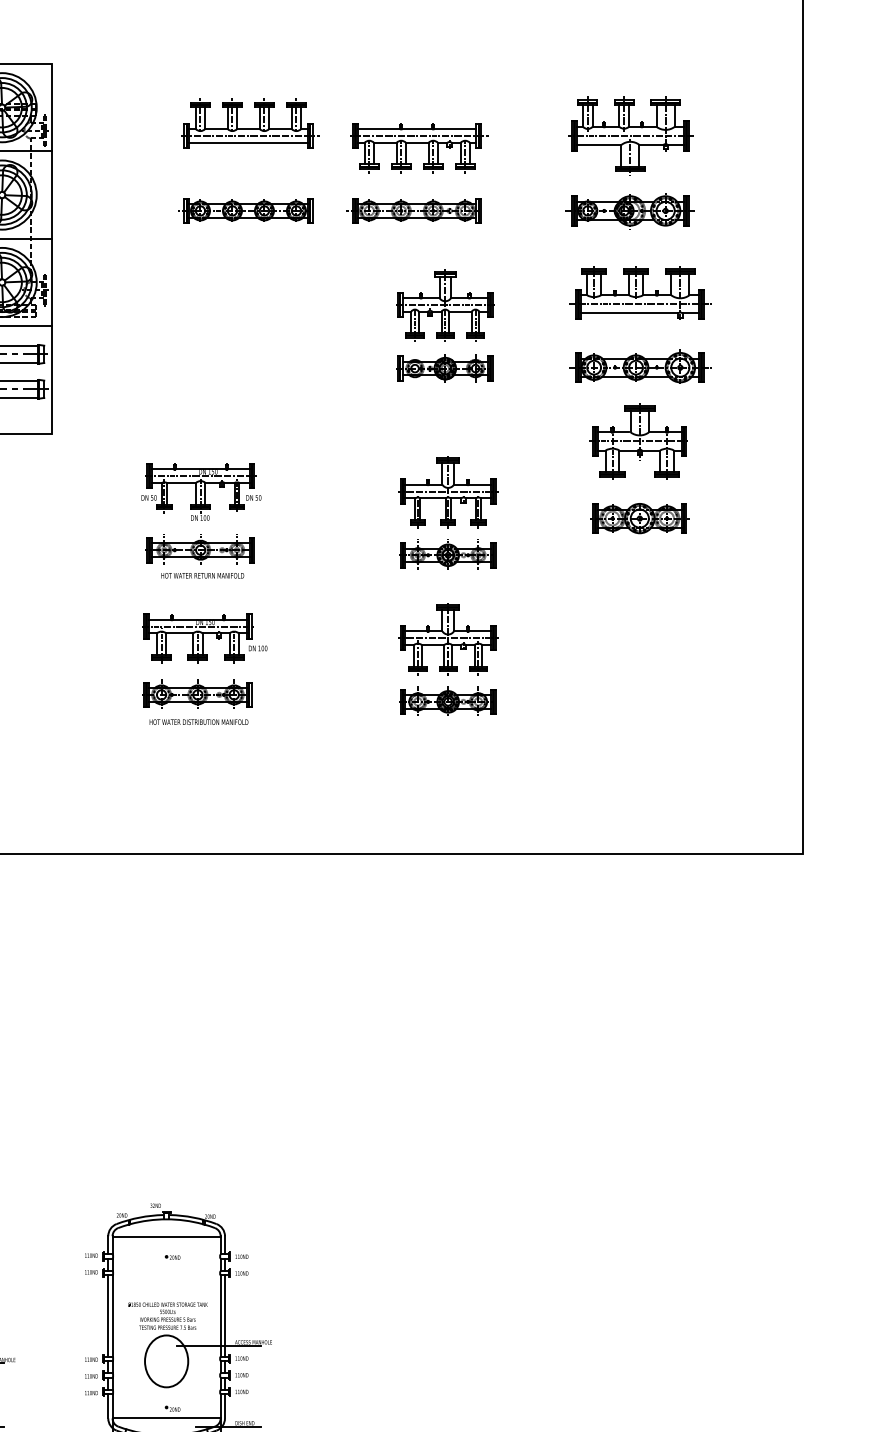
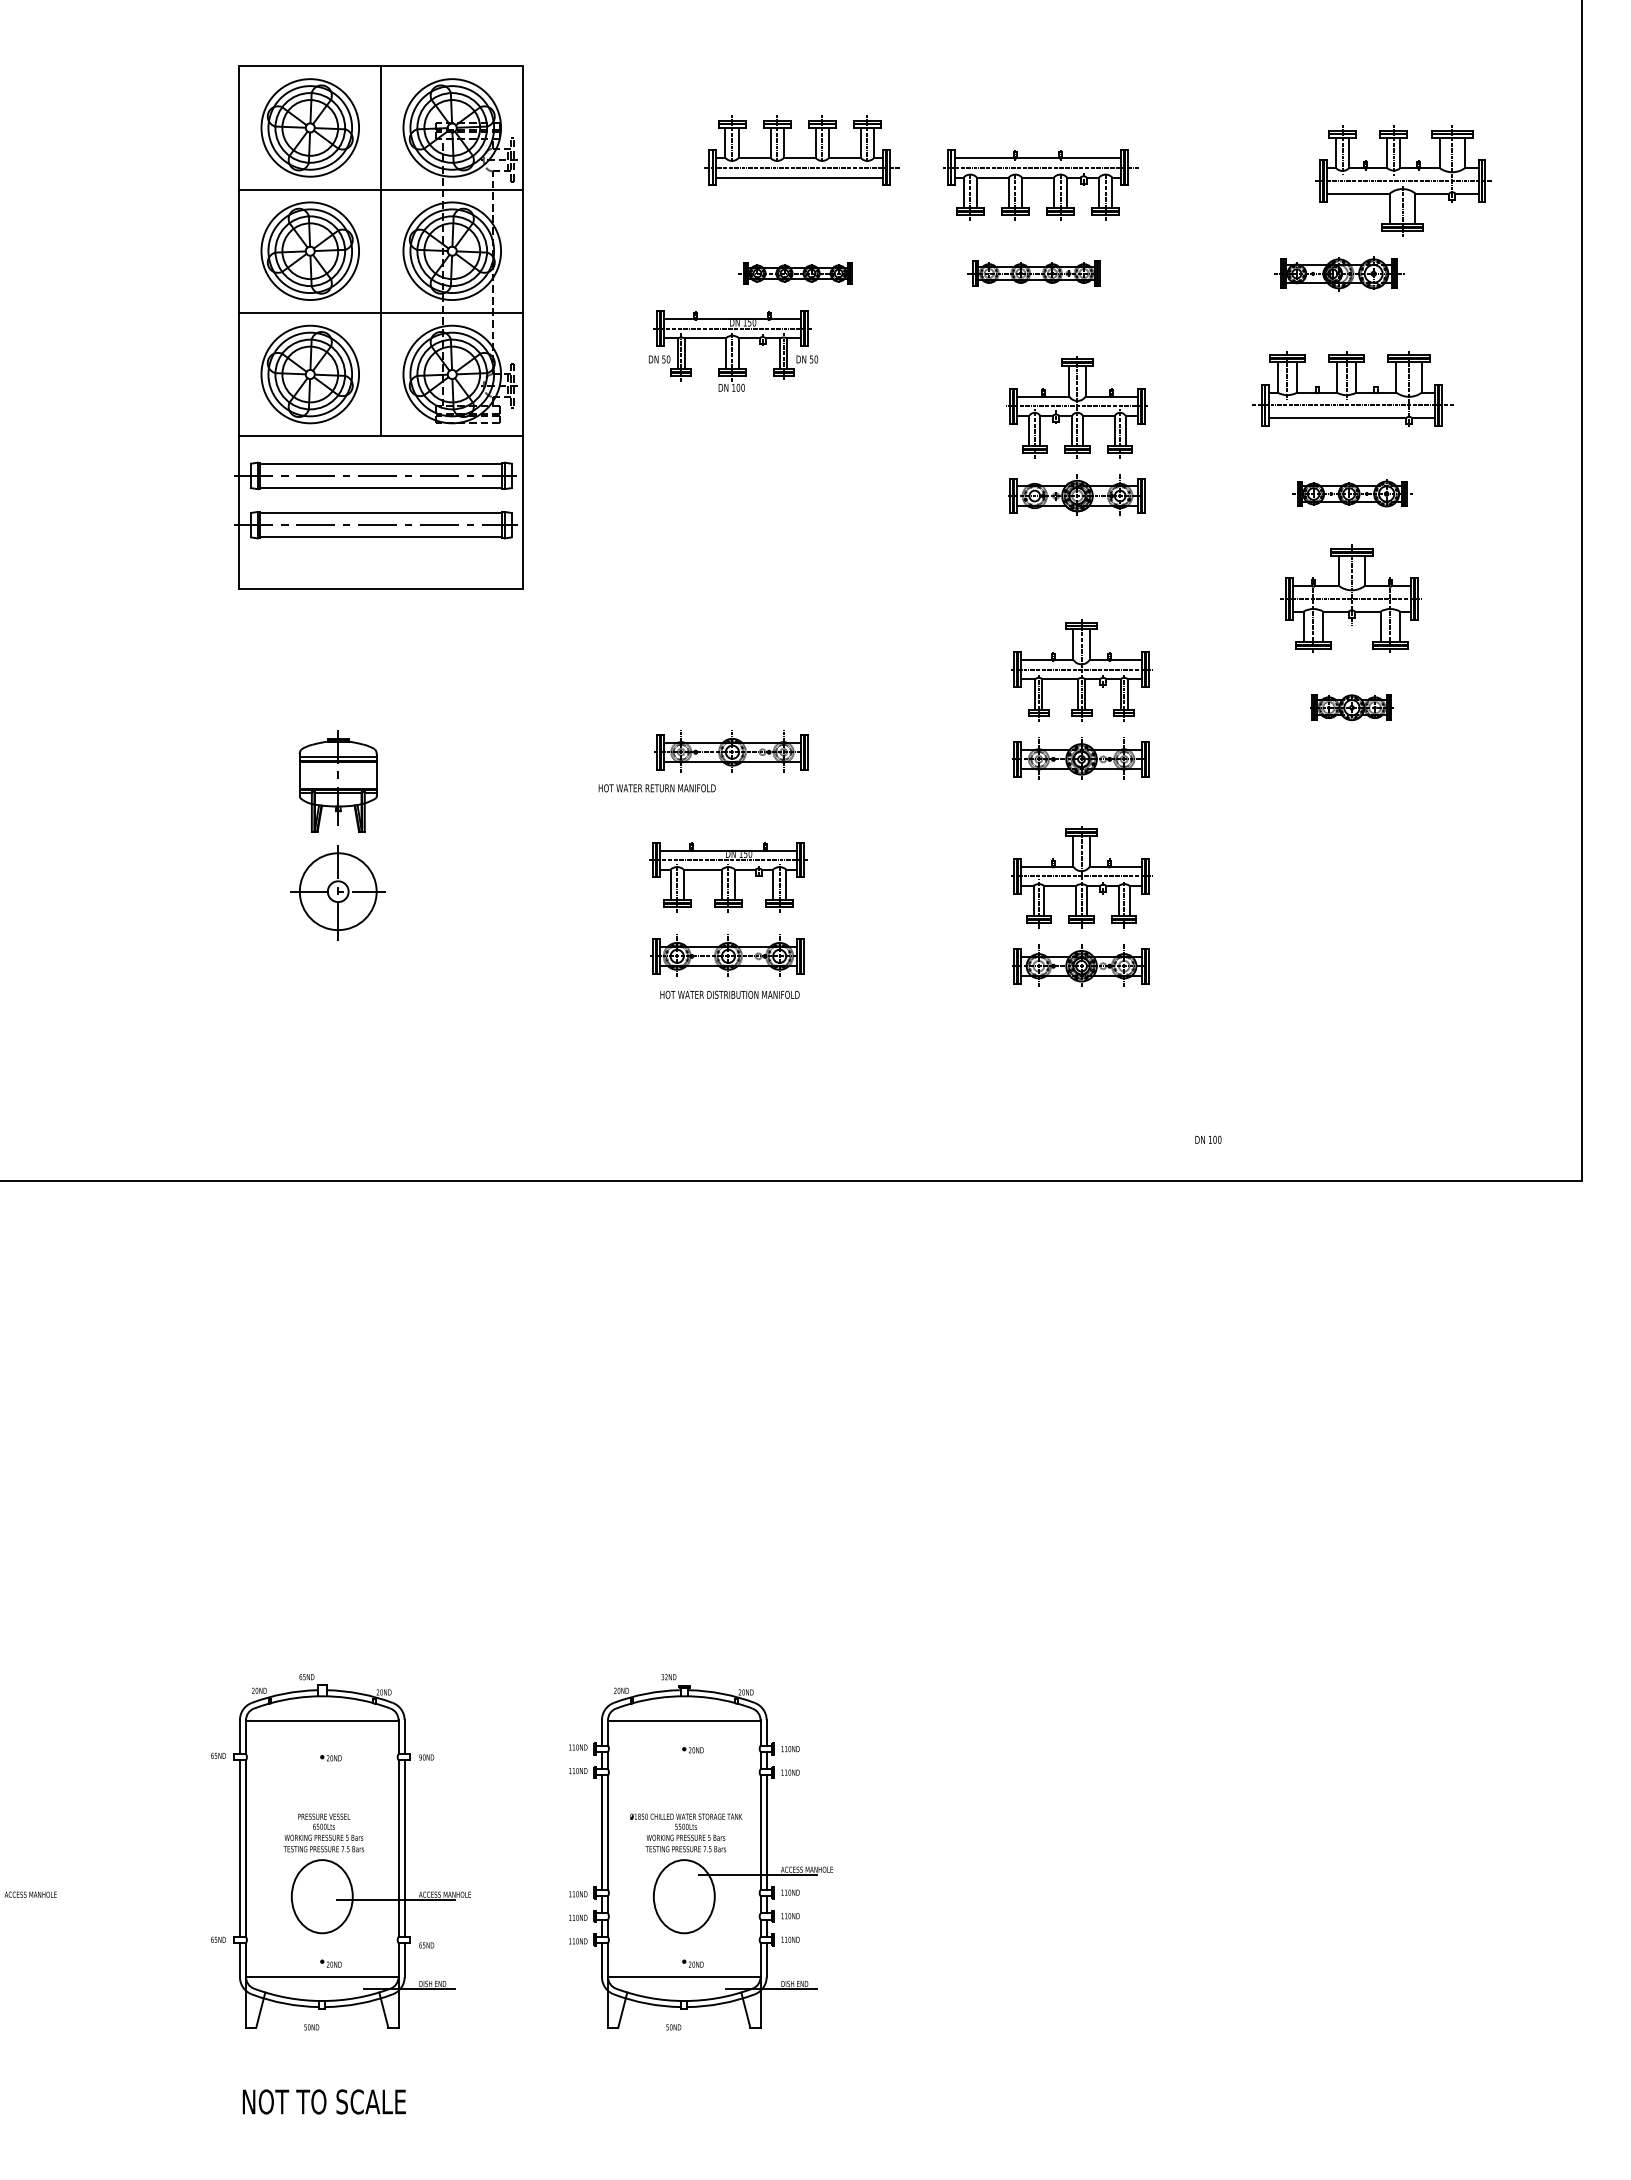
part: (631, 135) -> (1403, 180), moved
part: (245, 210) -> (795, 273), size x0.6
part: (414, 210) -> (1033, 273), size x0.7
part: (631, 211) -> (1339, 274), size x0.7
part: (640, 366) -> (1352, 492), size x0.6
part: (201, 491) -> (733, 350), moved
part: (639, 518) -> (1351, 707), size x0.6
text: (202, 575) -> (656, 788), moved
text: (258, 648) -> (1208, 1139), moved

